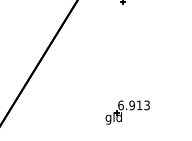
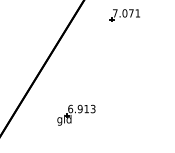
part: (127, 111) -> (76, 114), moved

